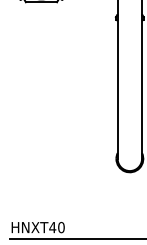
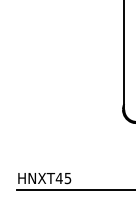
text: (61, 227) -> (68, 178), HNXT40 -> HNXT45

